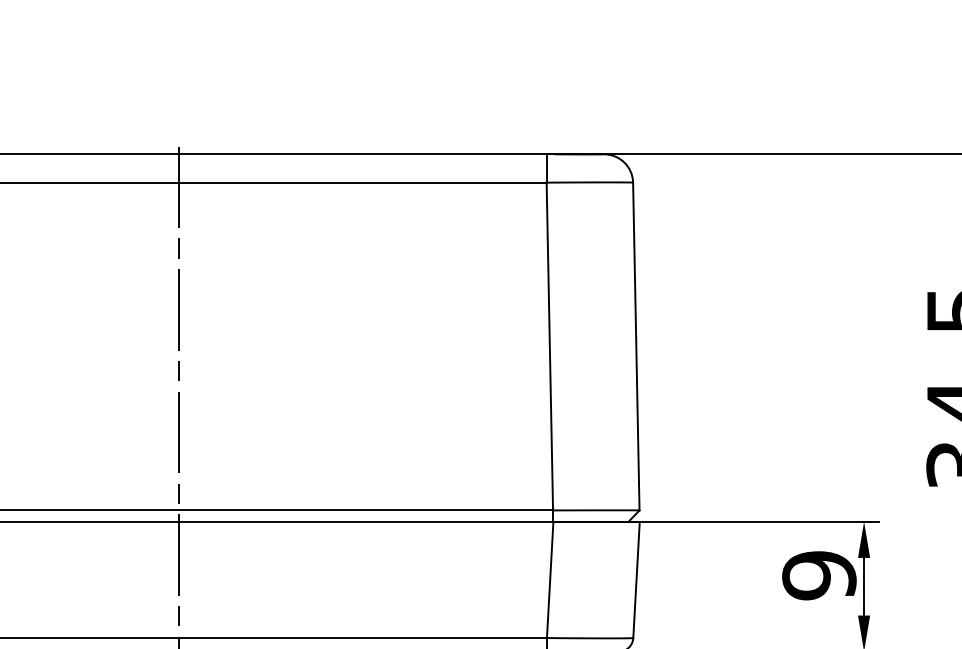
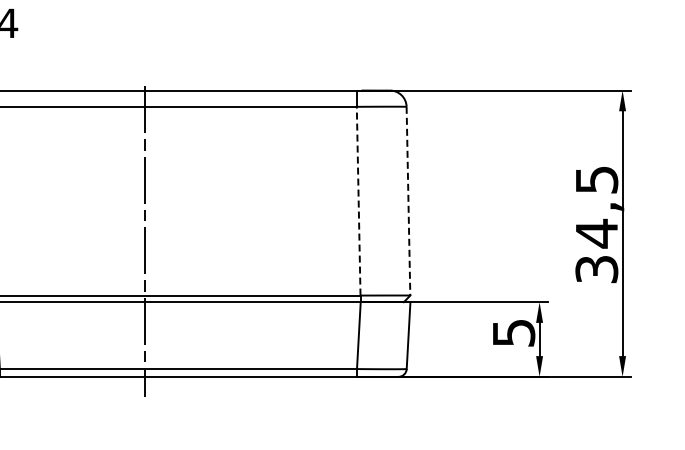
line: (549, 345) -> (358, 200), solid -> dashed
line: (636, 347) -> (408, 201), solid -> dashed
text: (818, 576) -> (513, 333), 9 -> 5

